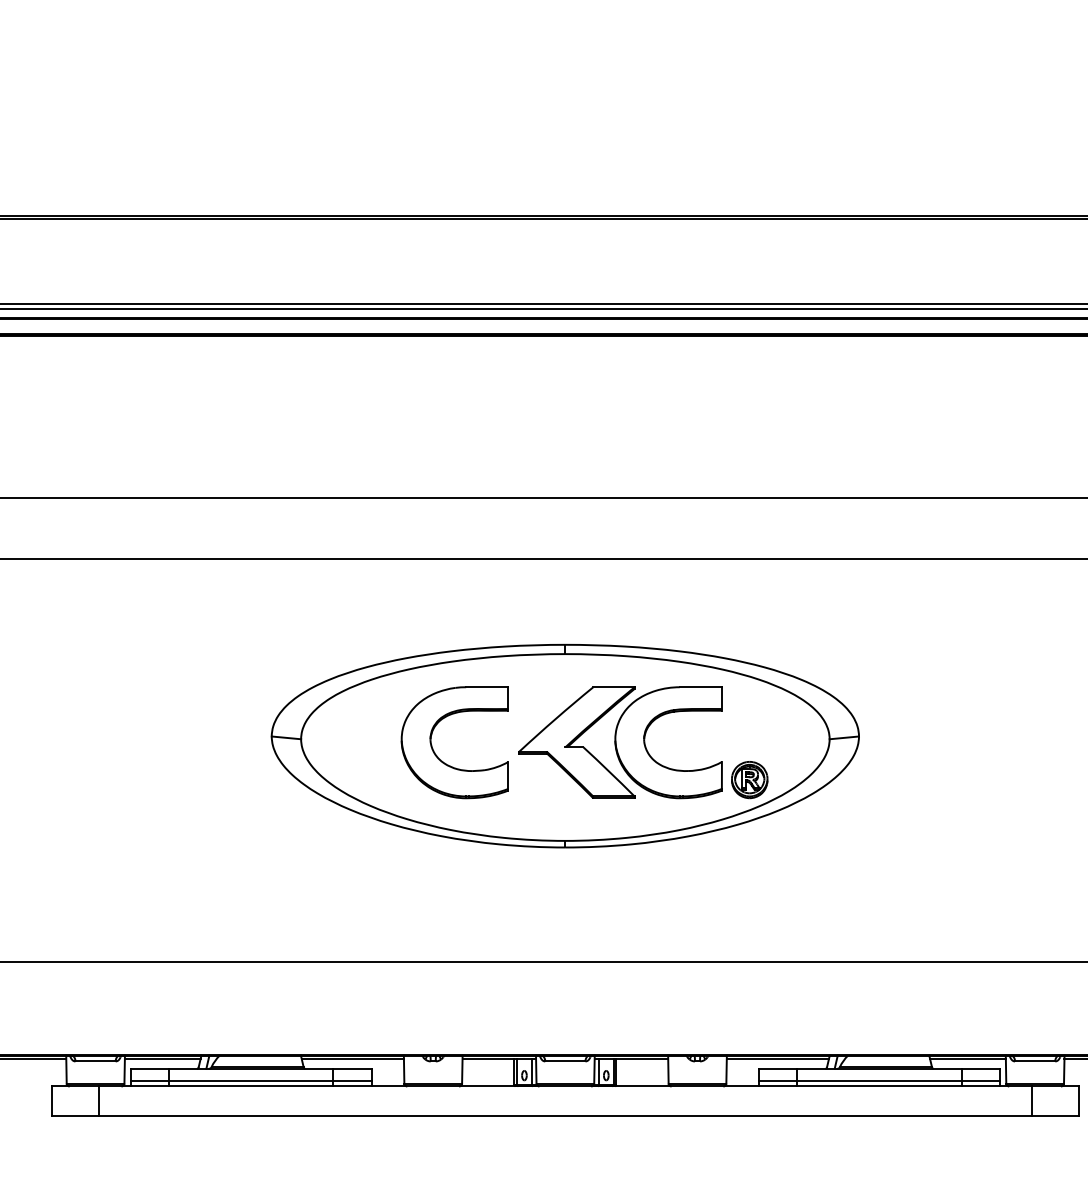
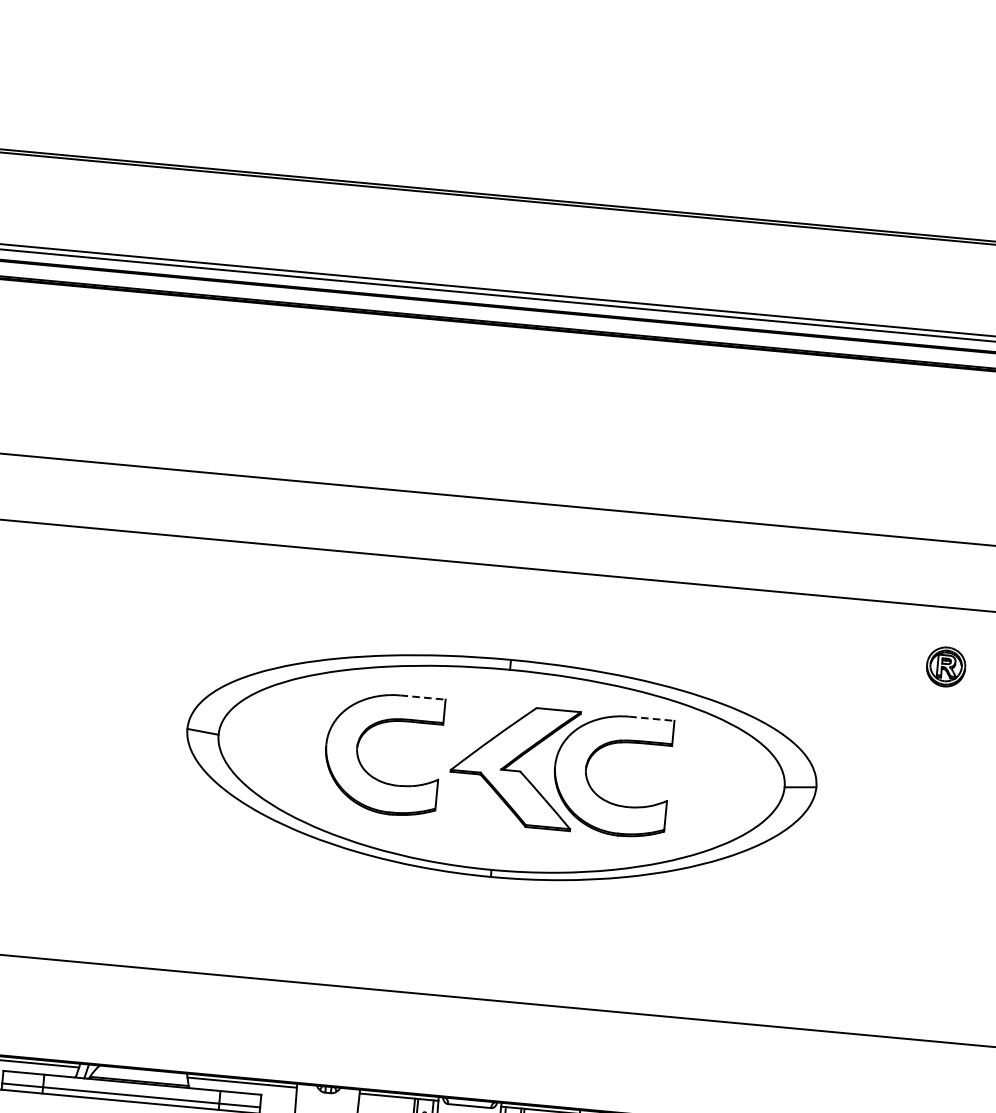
line: (487, 687) -> (423, 697), solid -> dashed
line: (701, 687) -> (652, 719), solid -> dashed
part: (749, 780) -> (945, 667), moved

